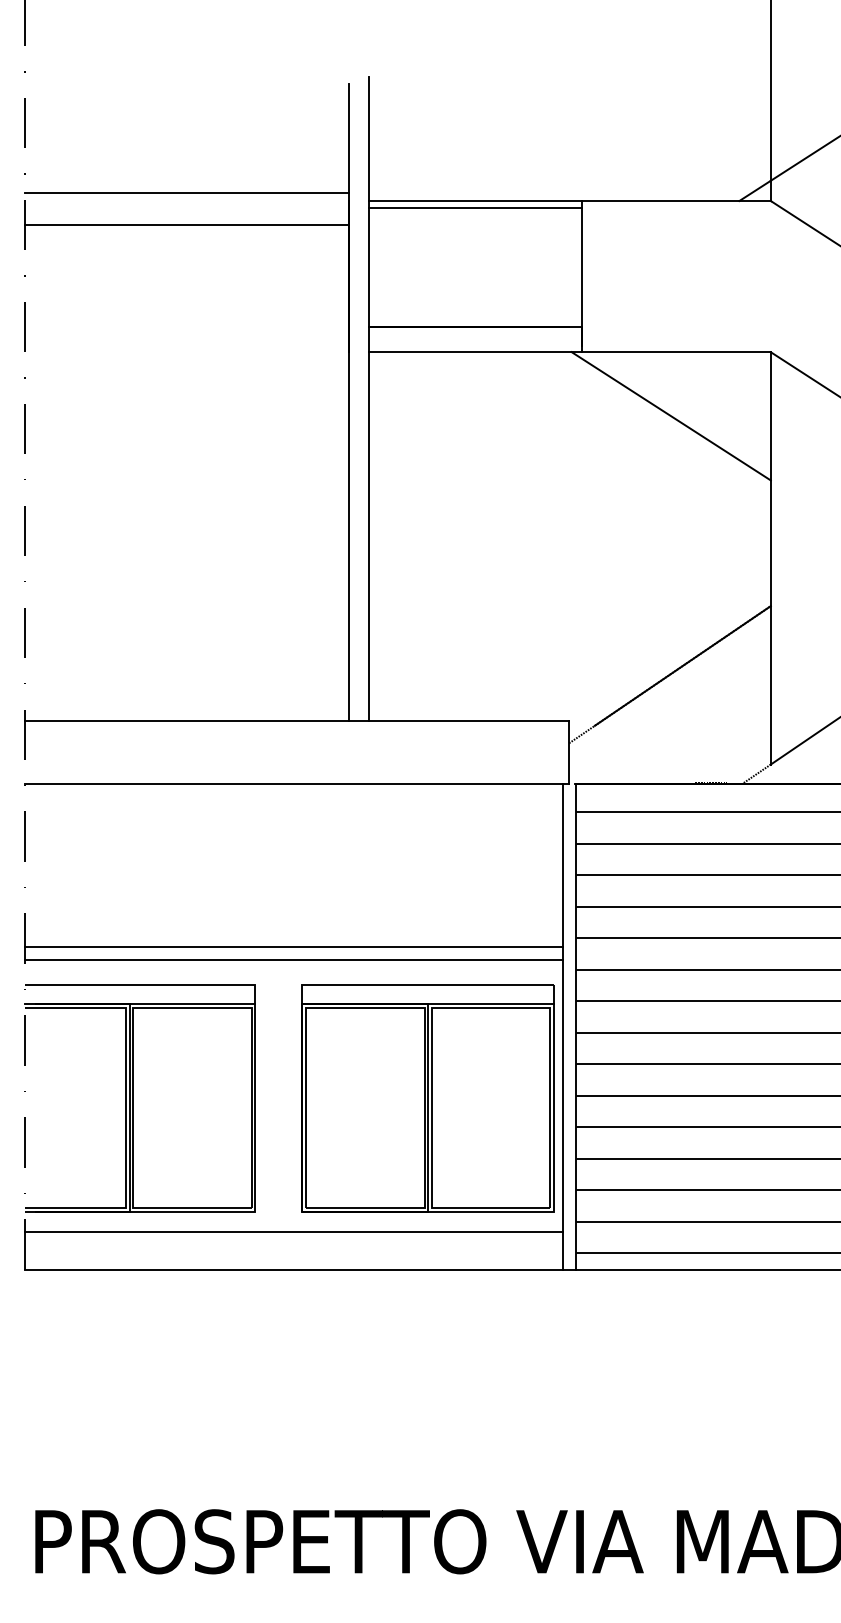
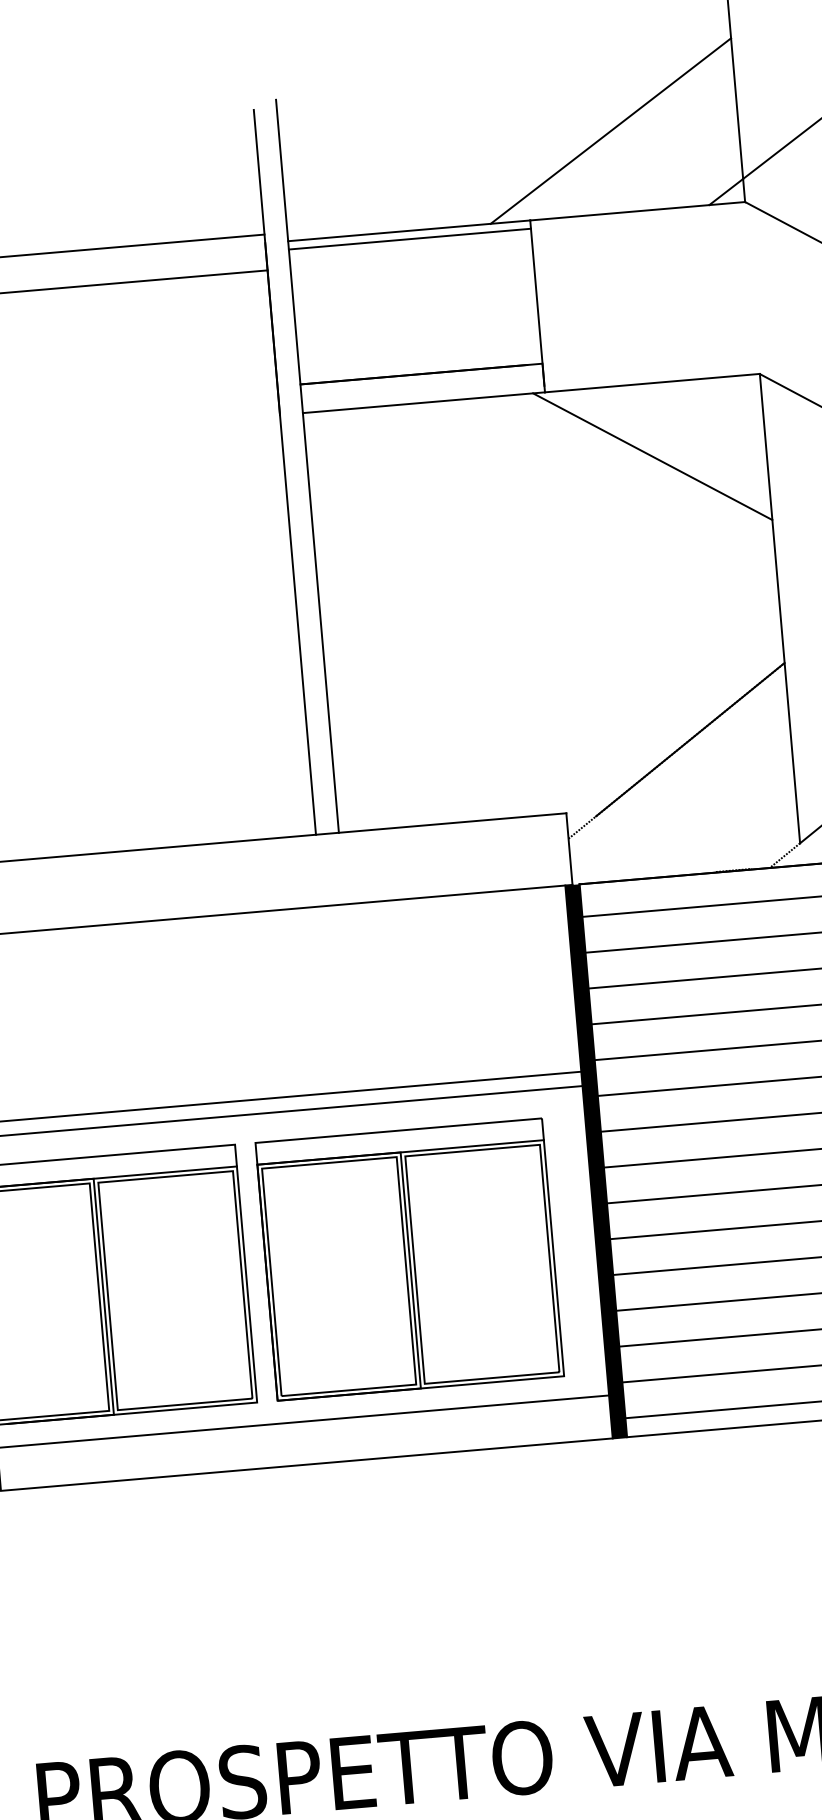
line: (658, 129) -> (610, 131), added
fill: (568, 1026) -> (595, 1161), added
part: (427, 1098) -> (408, 1259), moved

